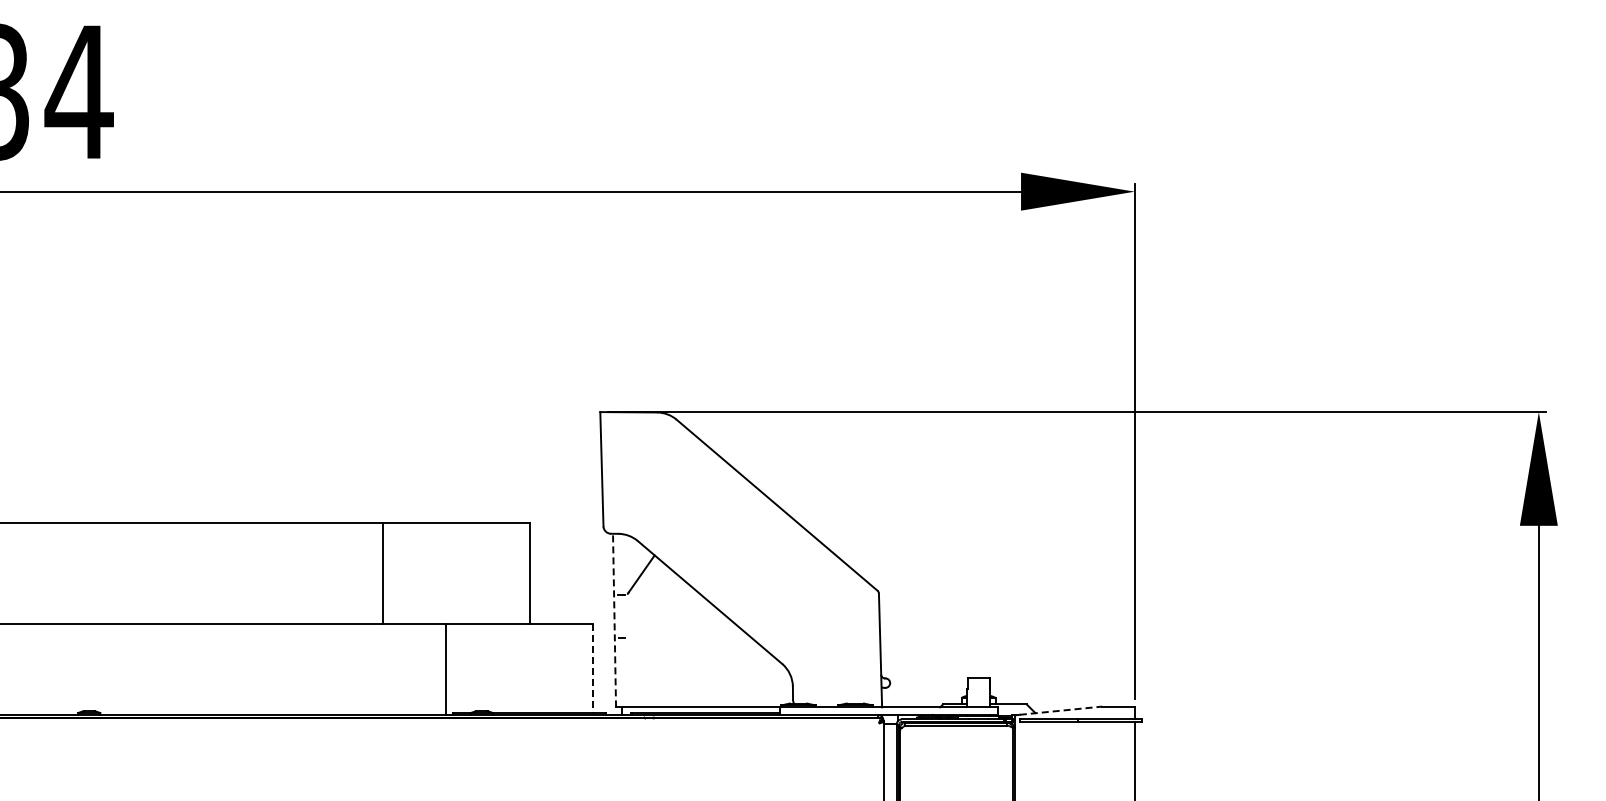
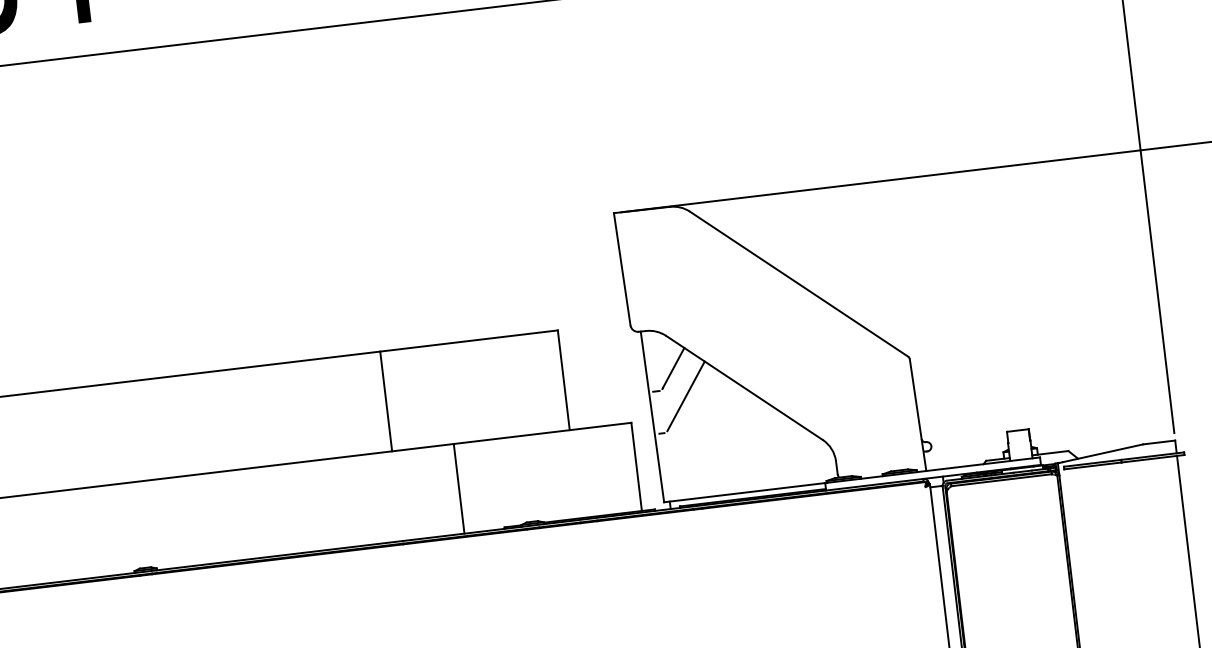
line: (382, 572) -> (385, 400), moved
line: (650, 603) -> (685, 395), added
line: (614, 620) -> (652, 416), dashed -> solid
line: (445, 668) -> (458, 487), moved
line: (592, 668) -> (636, 466), dashed -> solid
line: (1061, 710) -> (1103, 453), dashed -> solid

